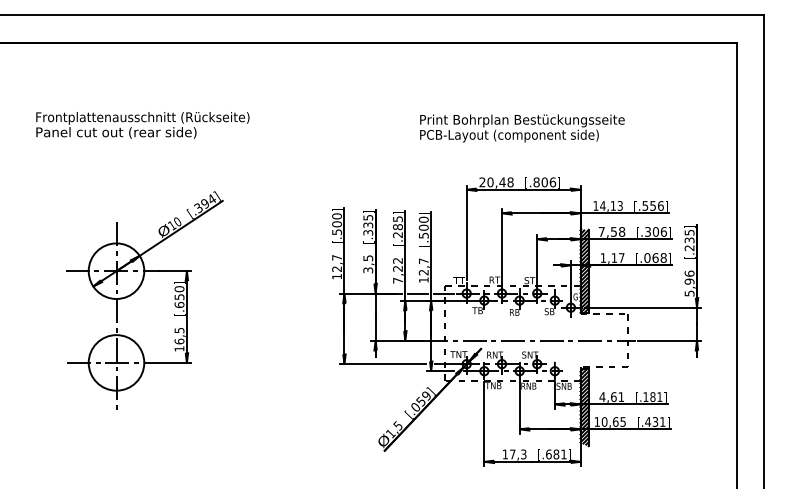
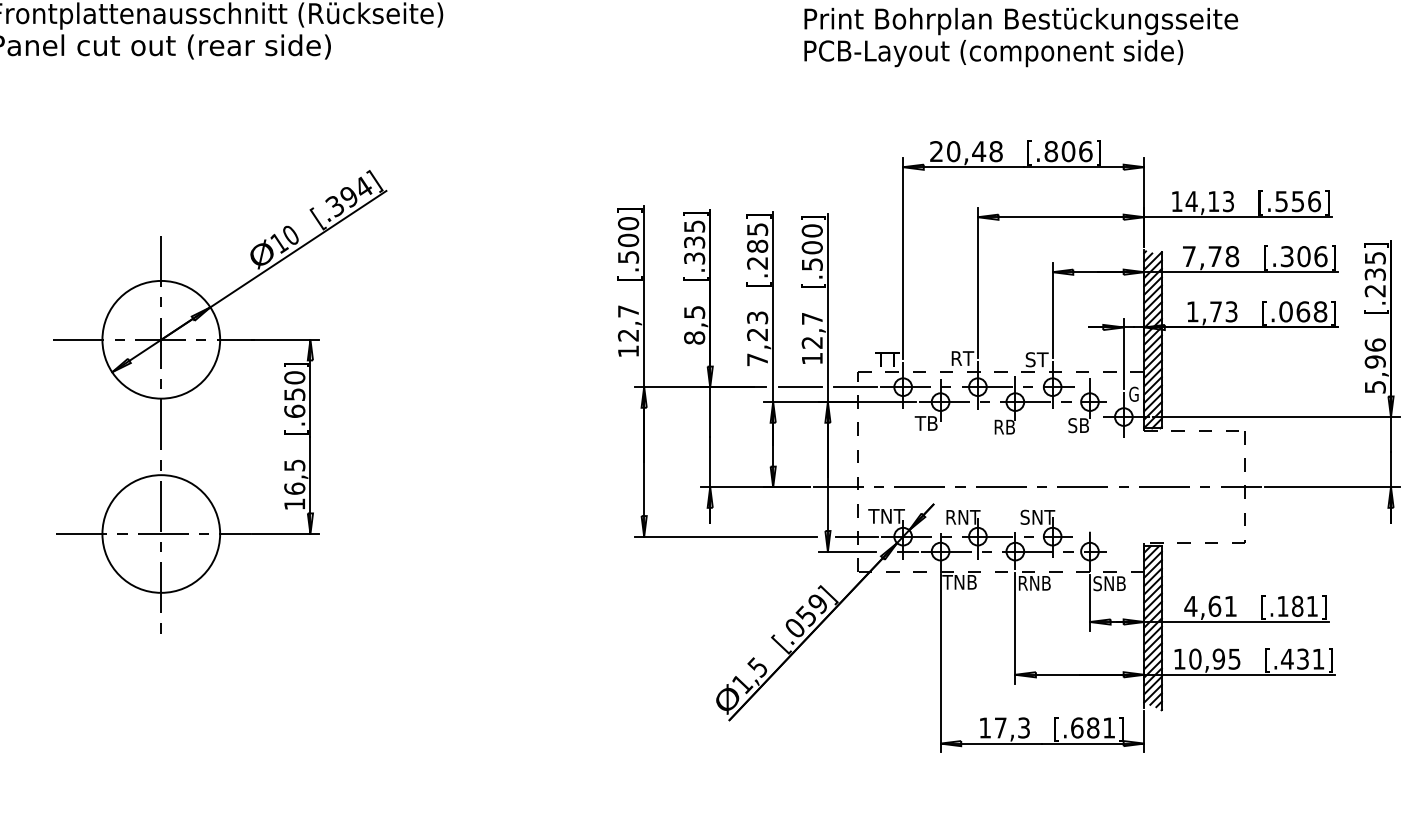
text: (613, 231) -> (1214, 255), 7,58 -> 7,78
text: (617, 257) -> (1222, 310), 1,17 -> 1,73
text: (397, 260) -> (756, 317), 7,22 -> 7,23
text: (368, 270) -> (695, 338), 3,5 -> 8,5
text: (615, 421) -> (1218, 658), 10,65 -> 10,95

